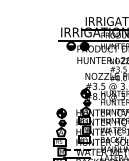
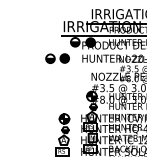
part: (55, 60) -> (57, 58), added

